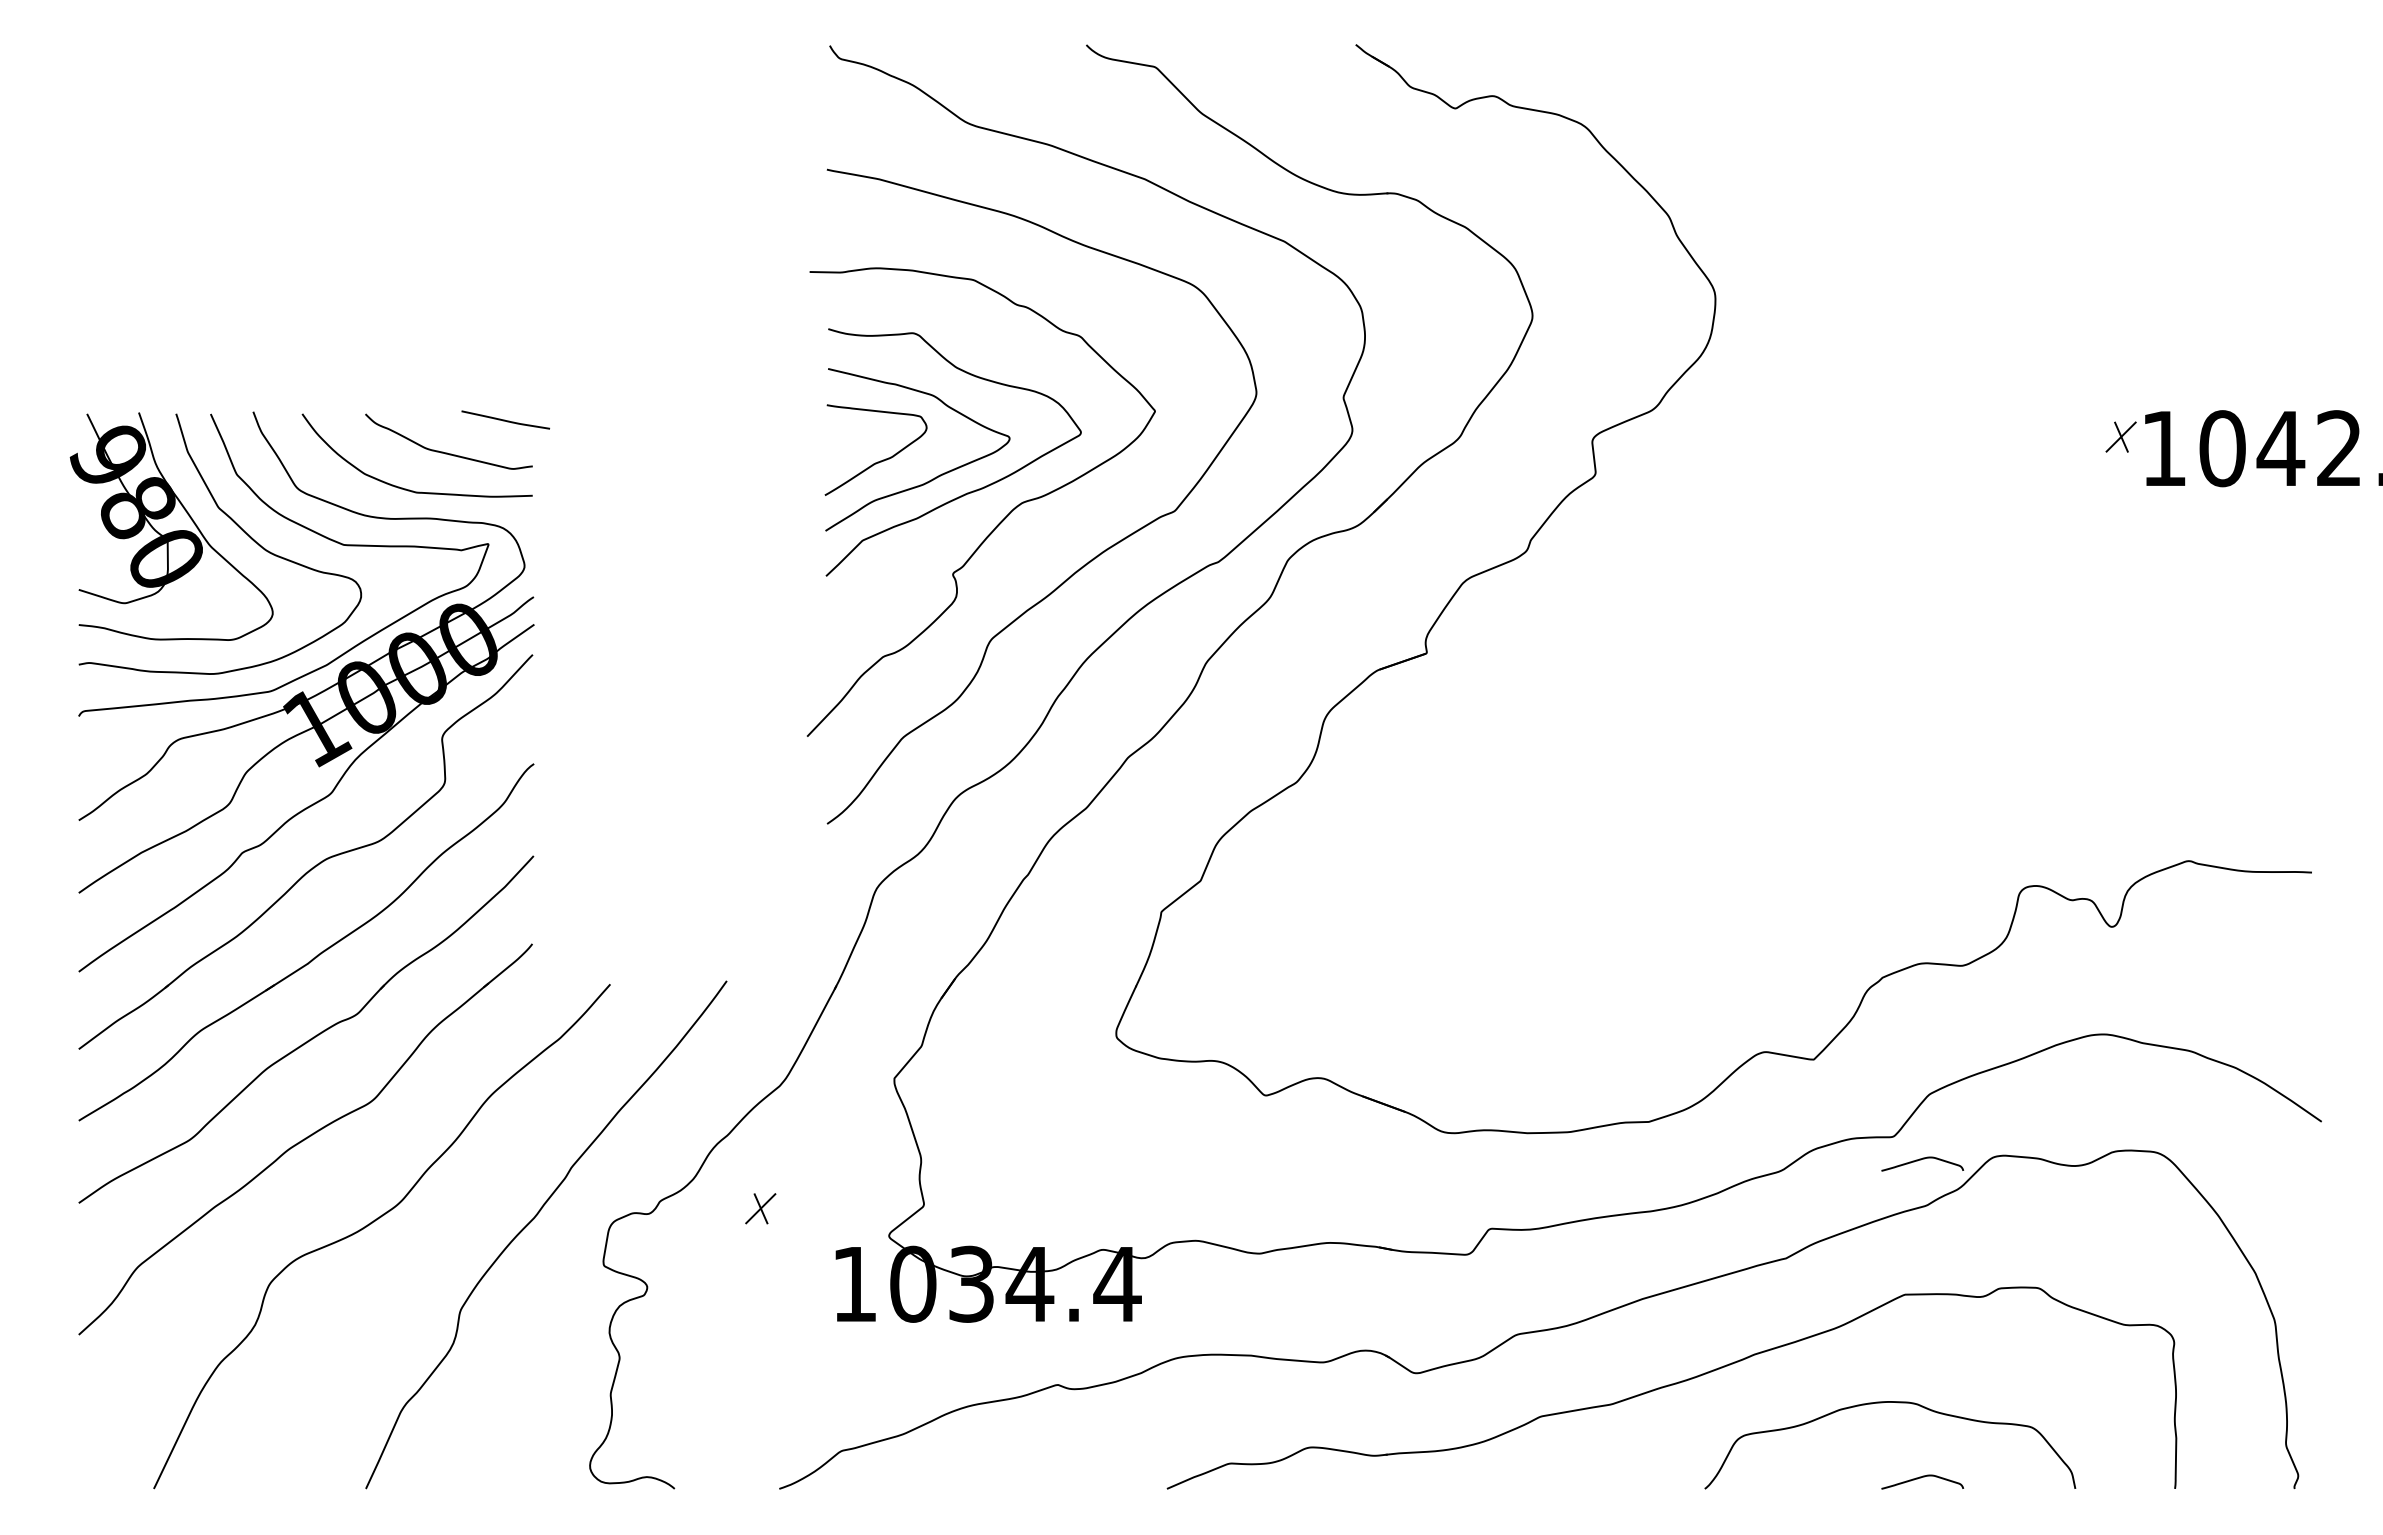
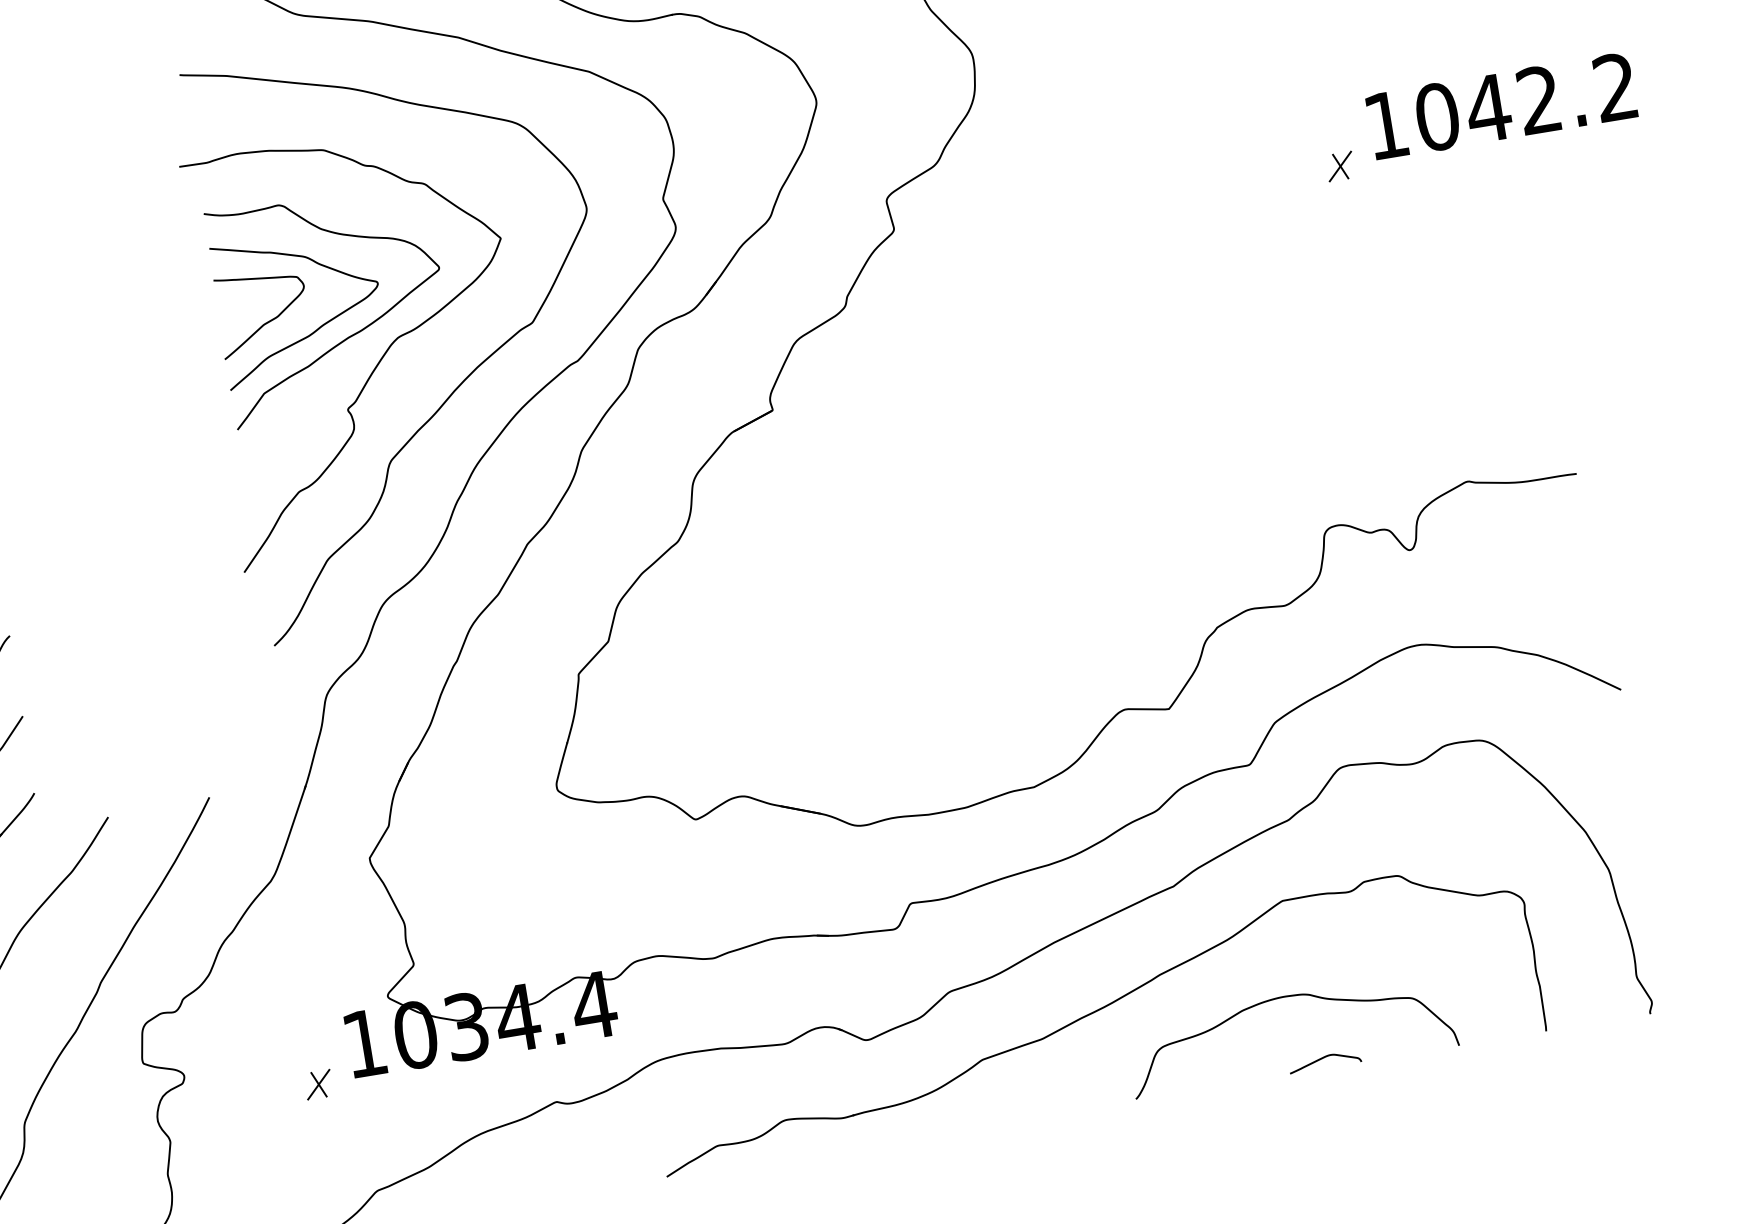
part: (2120, 436) -> (1339, 166), moved
curve: (1921, 1160) -> (1277, 781), removed
part: (760, 1208) -> (318, 1084), moved

